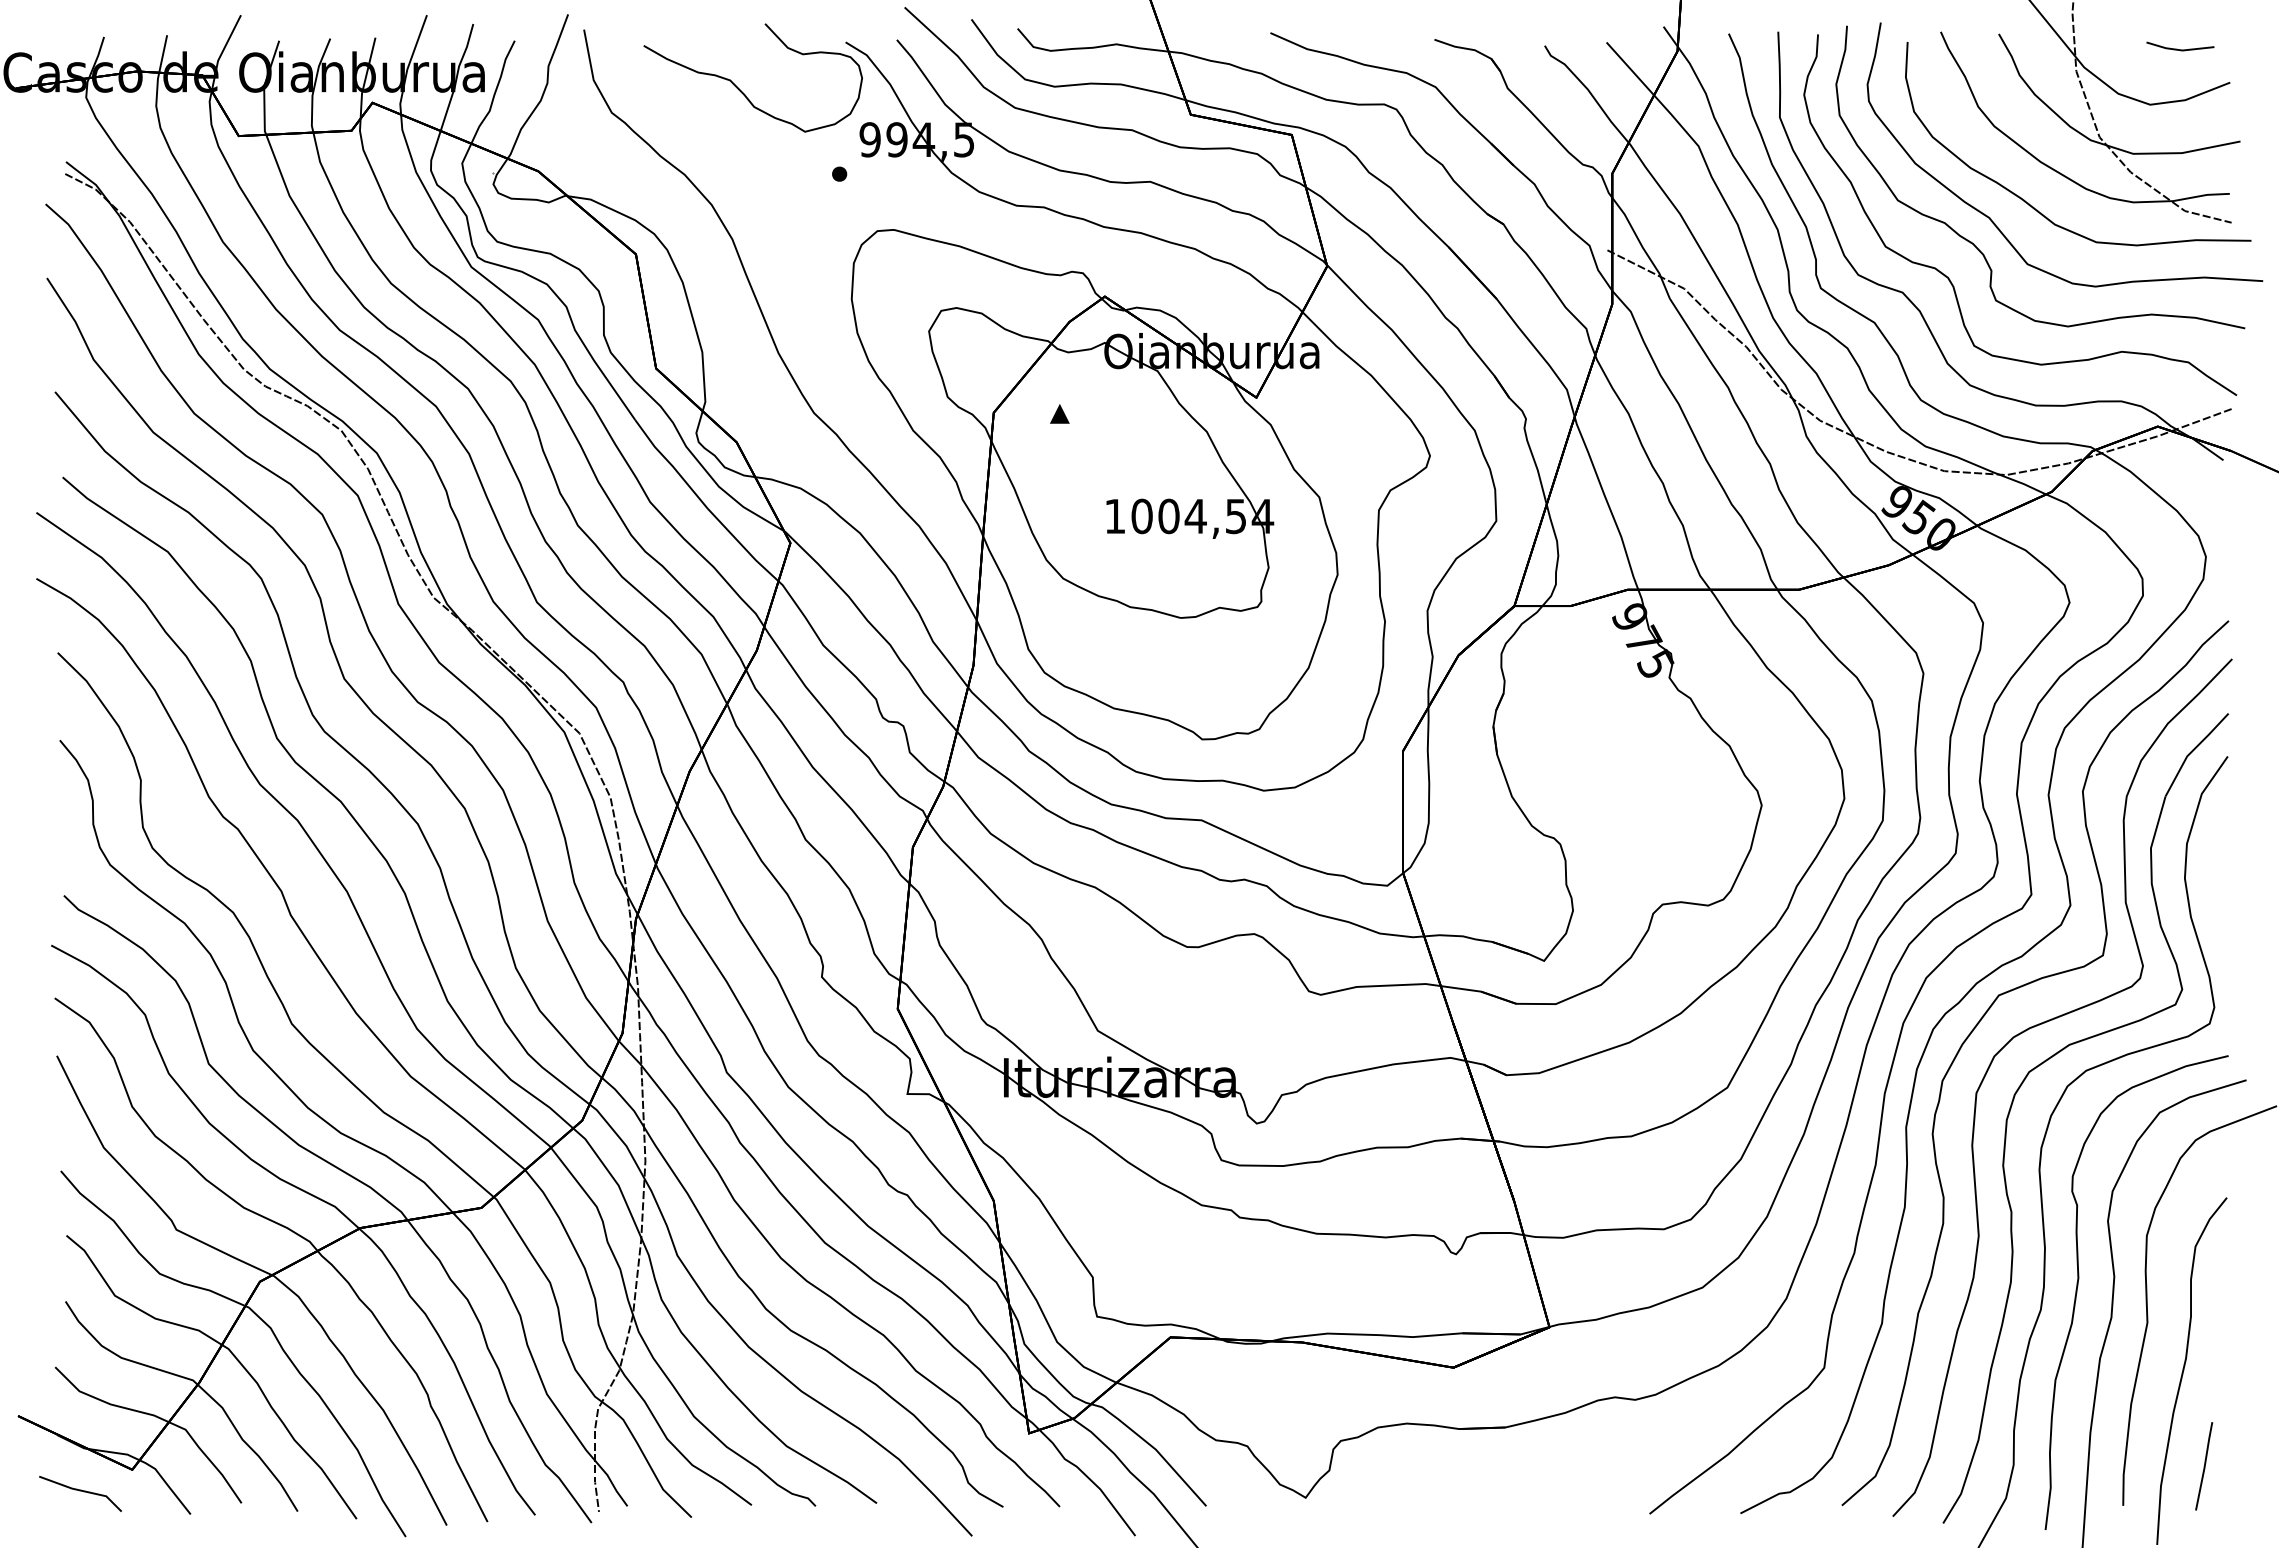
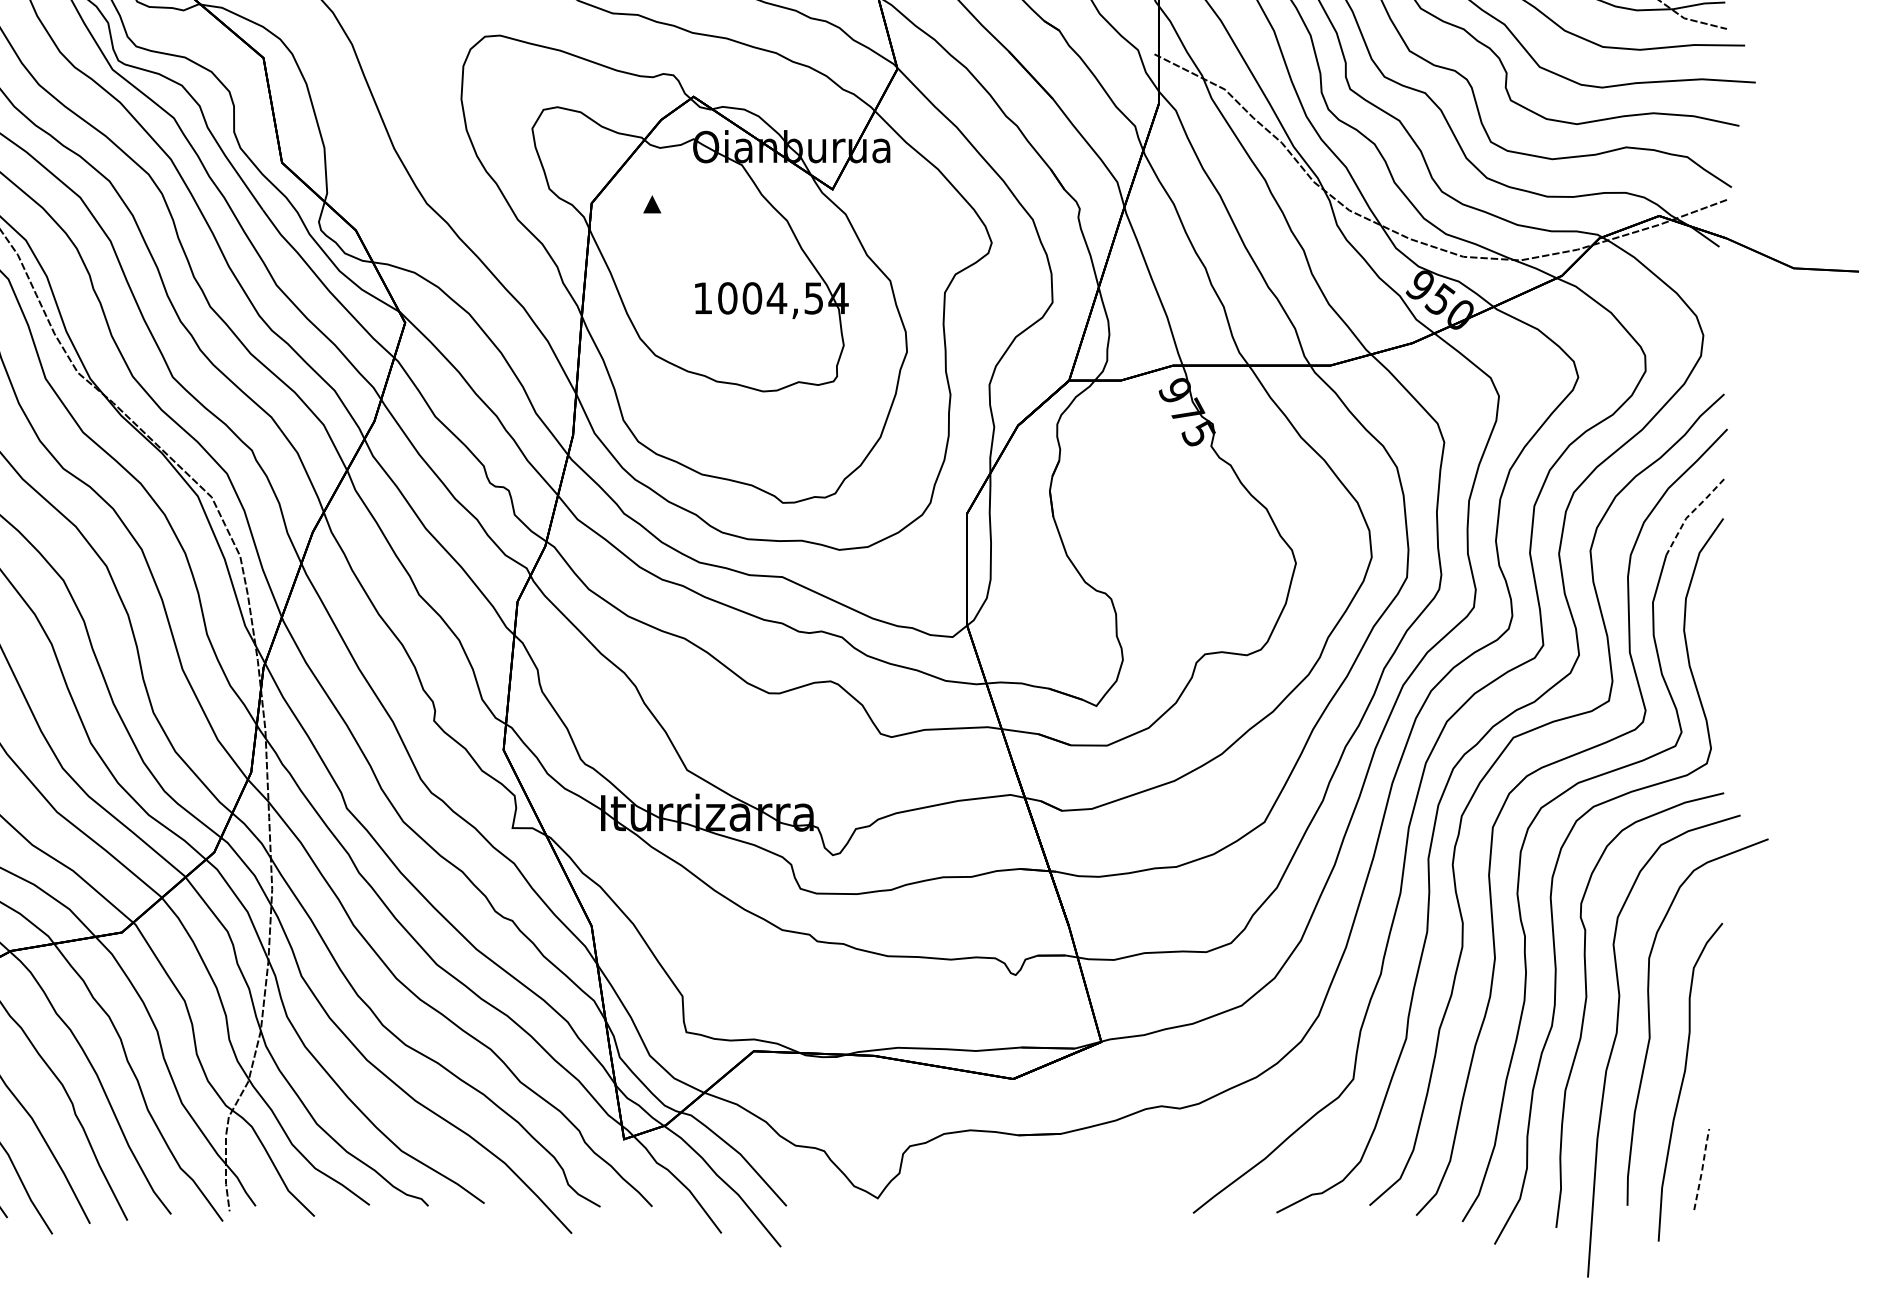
line: (2192, 751) -> (1691, 513), solid -> dashed
line: (2204, 1466) -> (1702, 1169), solid -> dashed

